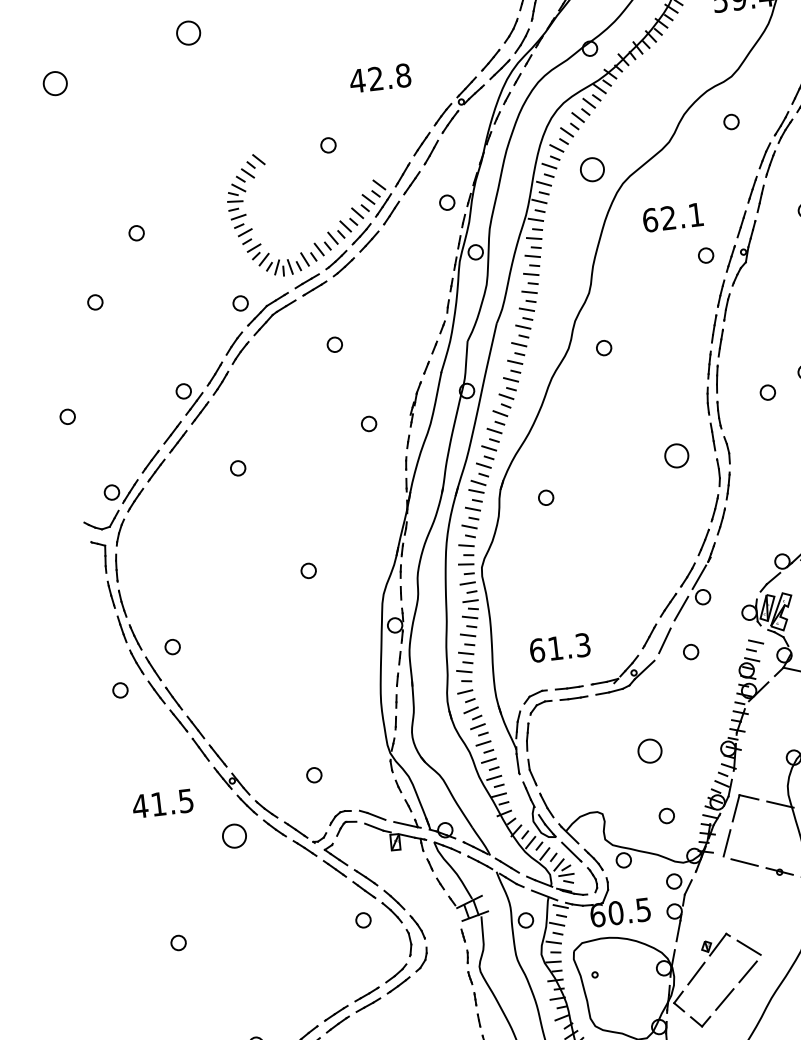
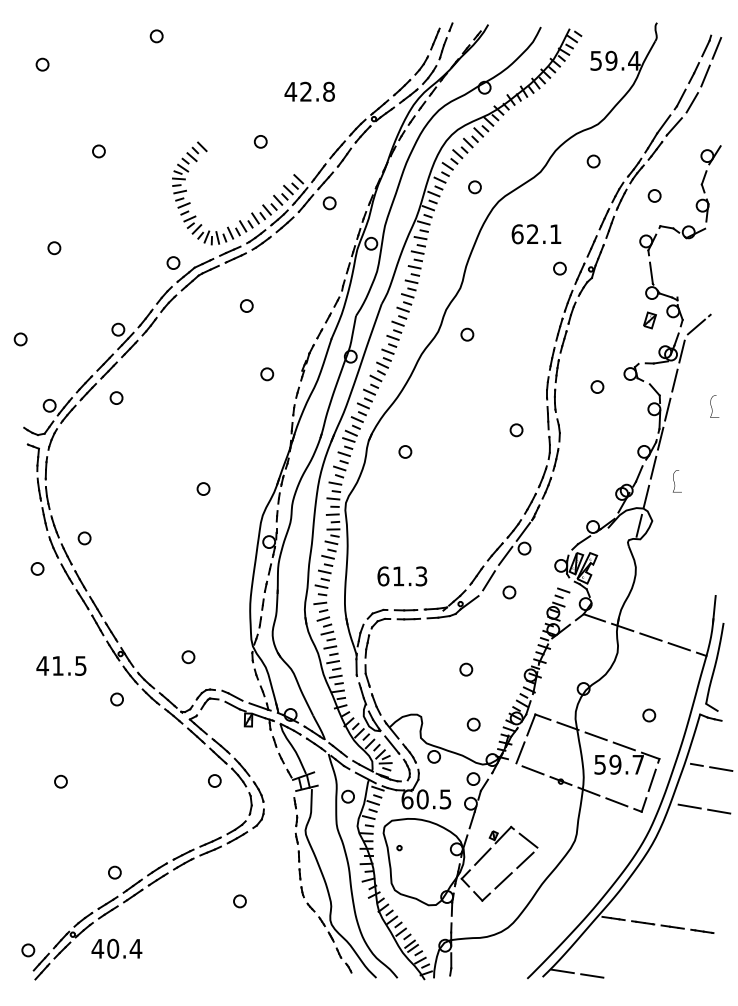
part: (188, 33) -> (156, 36), size x0.62
part: (55, 83) -> (42, 64), size x0.62
part: (591, 170) -> (474, 187), size x0.62
part: (447, 202) -> (329, 203), moved
part: (136, 233) -> (98, 151), moved
part: (676, 456) -> (516, 430), size x0.62
part: (238, 467) -> (116, 397), moved
part: (650, 750) -> (466, 669), size x0.62
part: (233, 836) -> (116, 699), size x0.62

